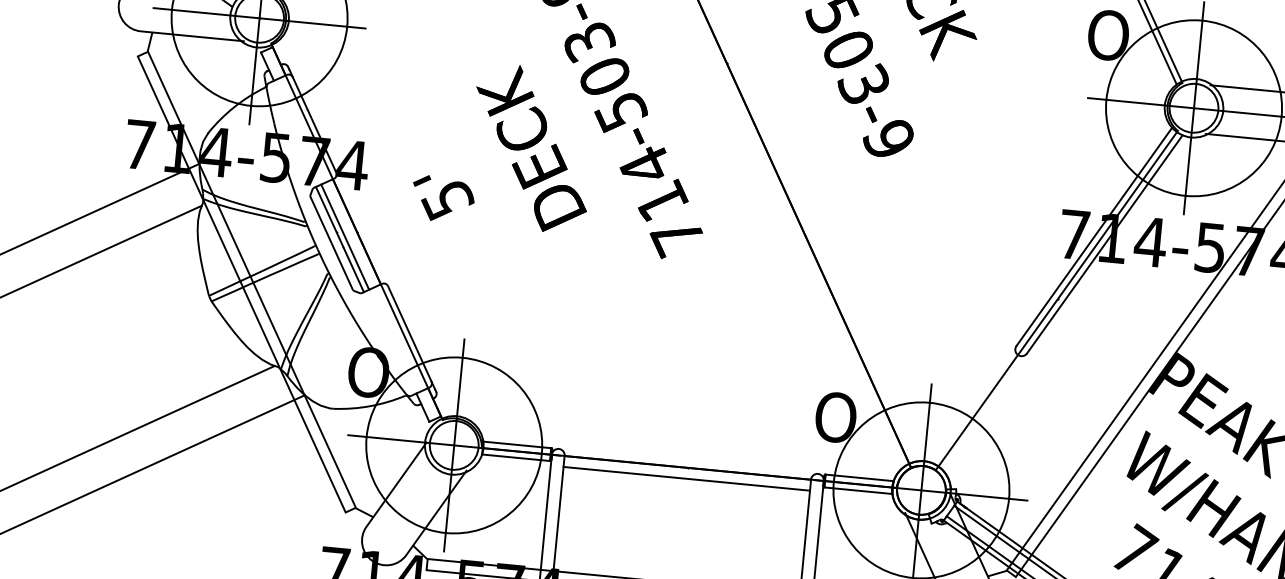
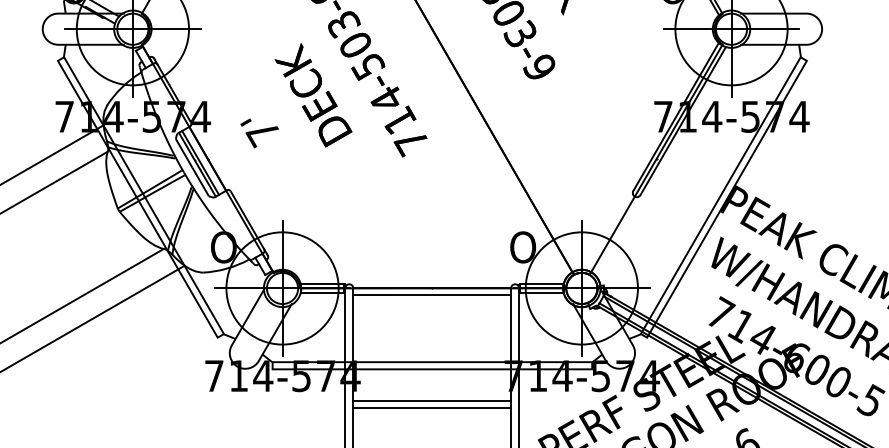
text: (446, 202) -> (262, 134), 5' -> 7'

